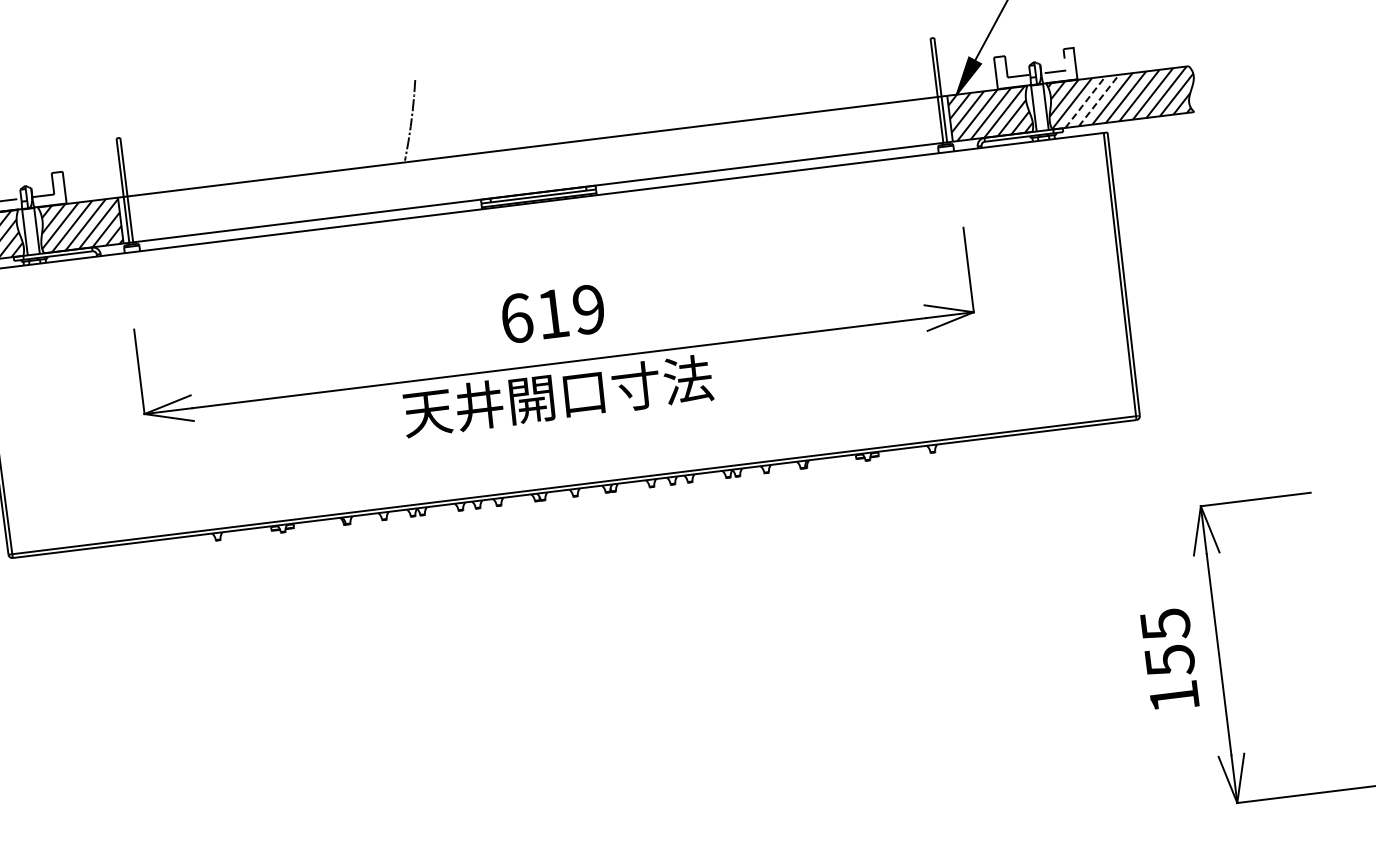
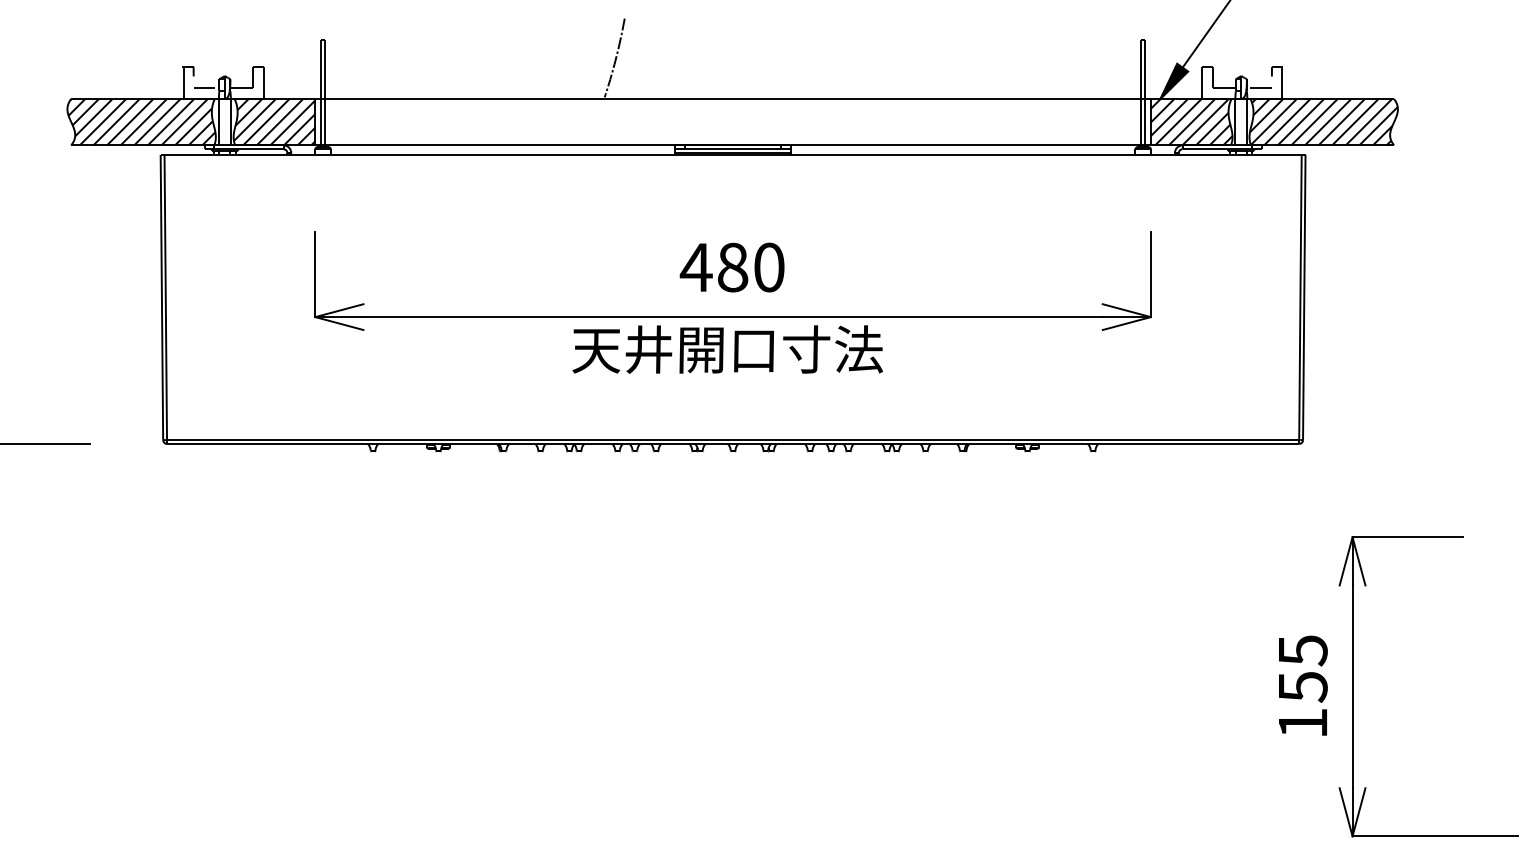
line: (1098, 100) -> (1300, 122), dashed -> solid
line: (1085, 102) -> (1287, 122), dashed -> solid
text: (551, 314) -> (731, 267), 619 -> 480

